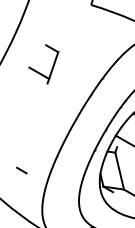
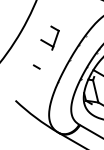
part: (42, 63) -> (49, 37), moved
line: (21, 169) -> (36, 66), moved

